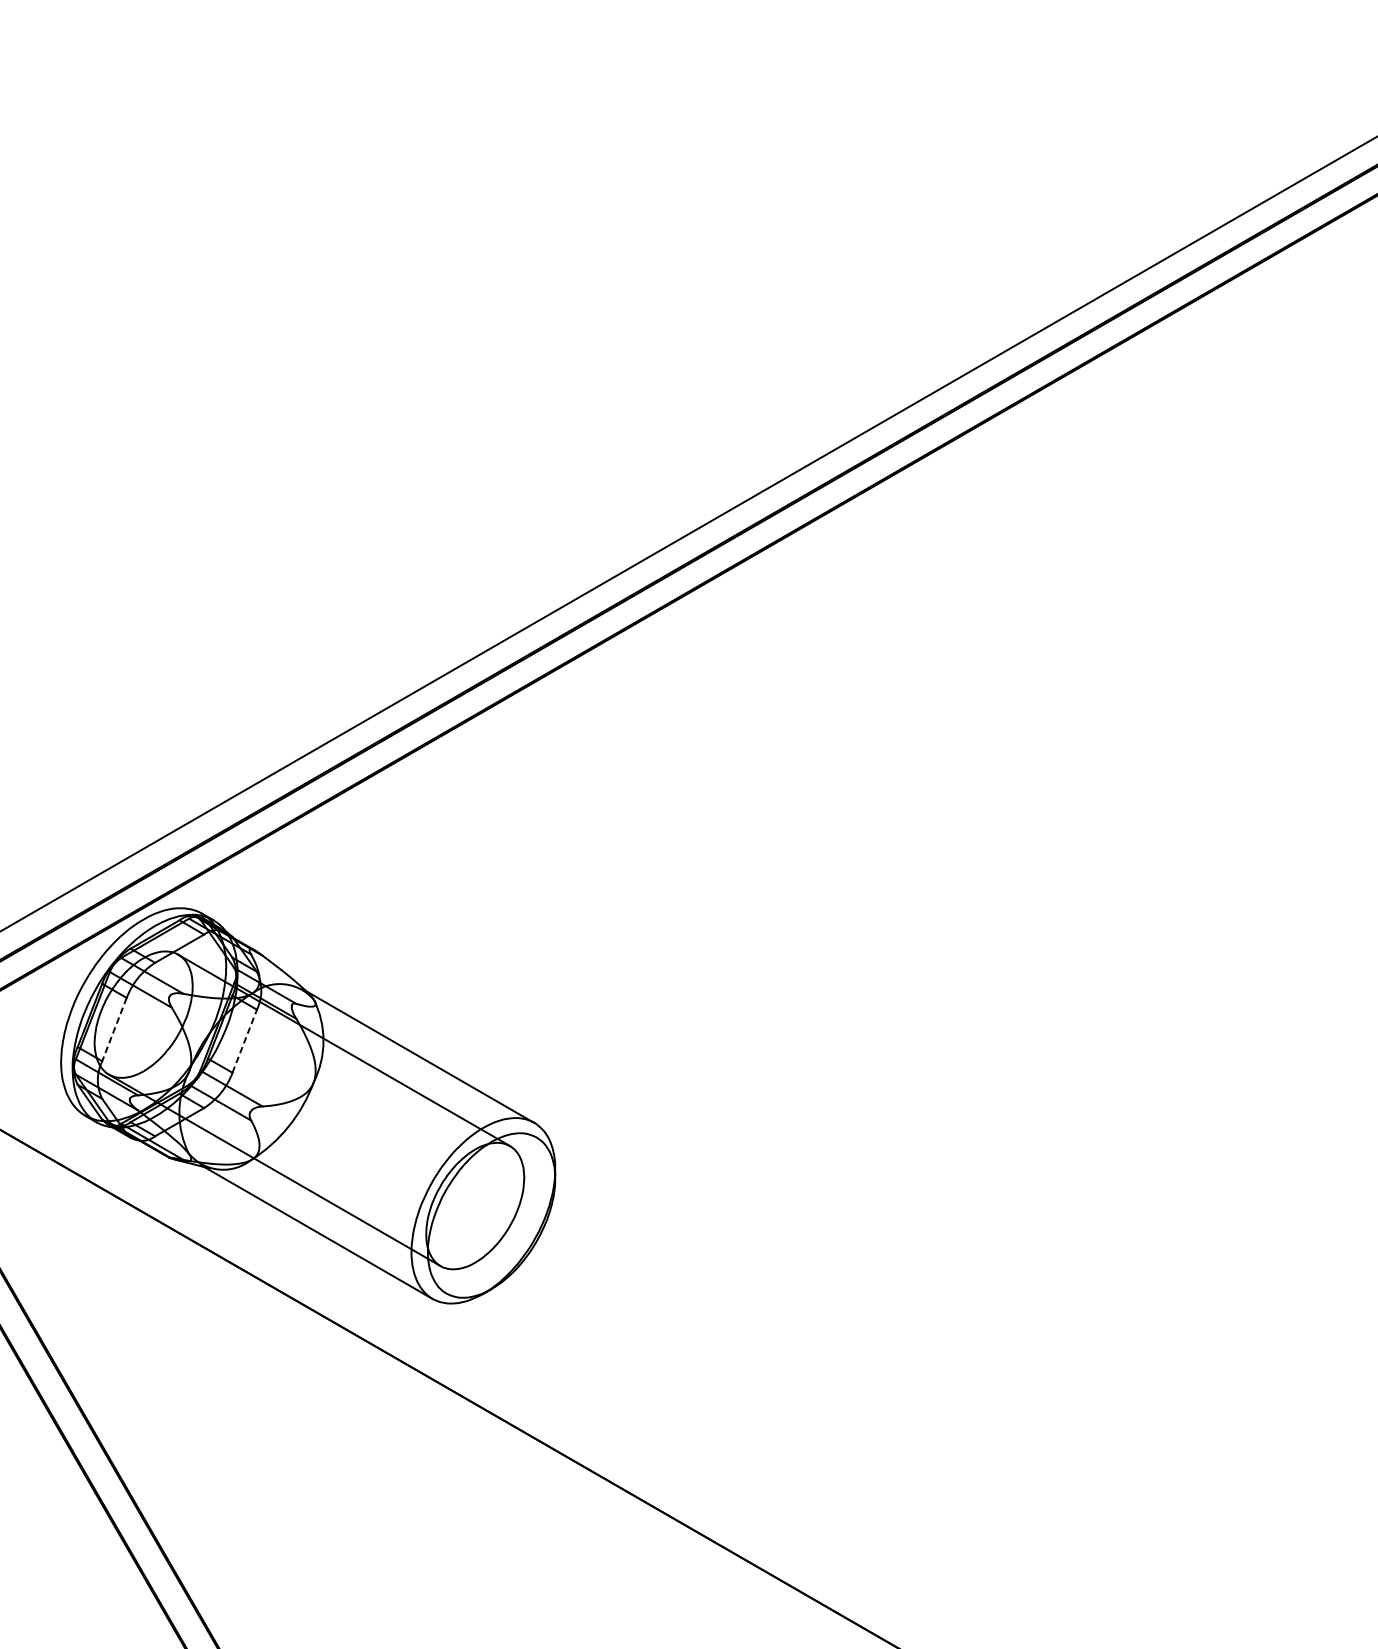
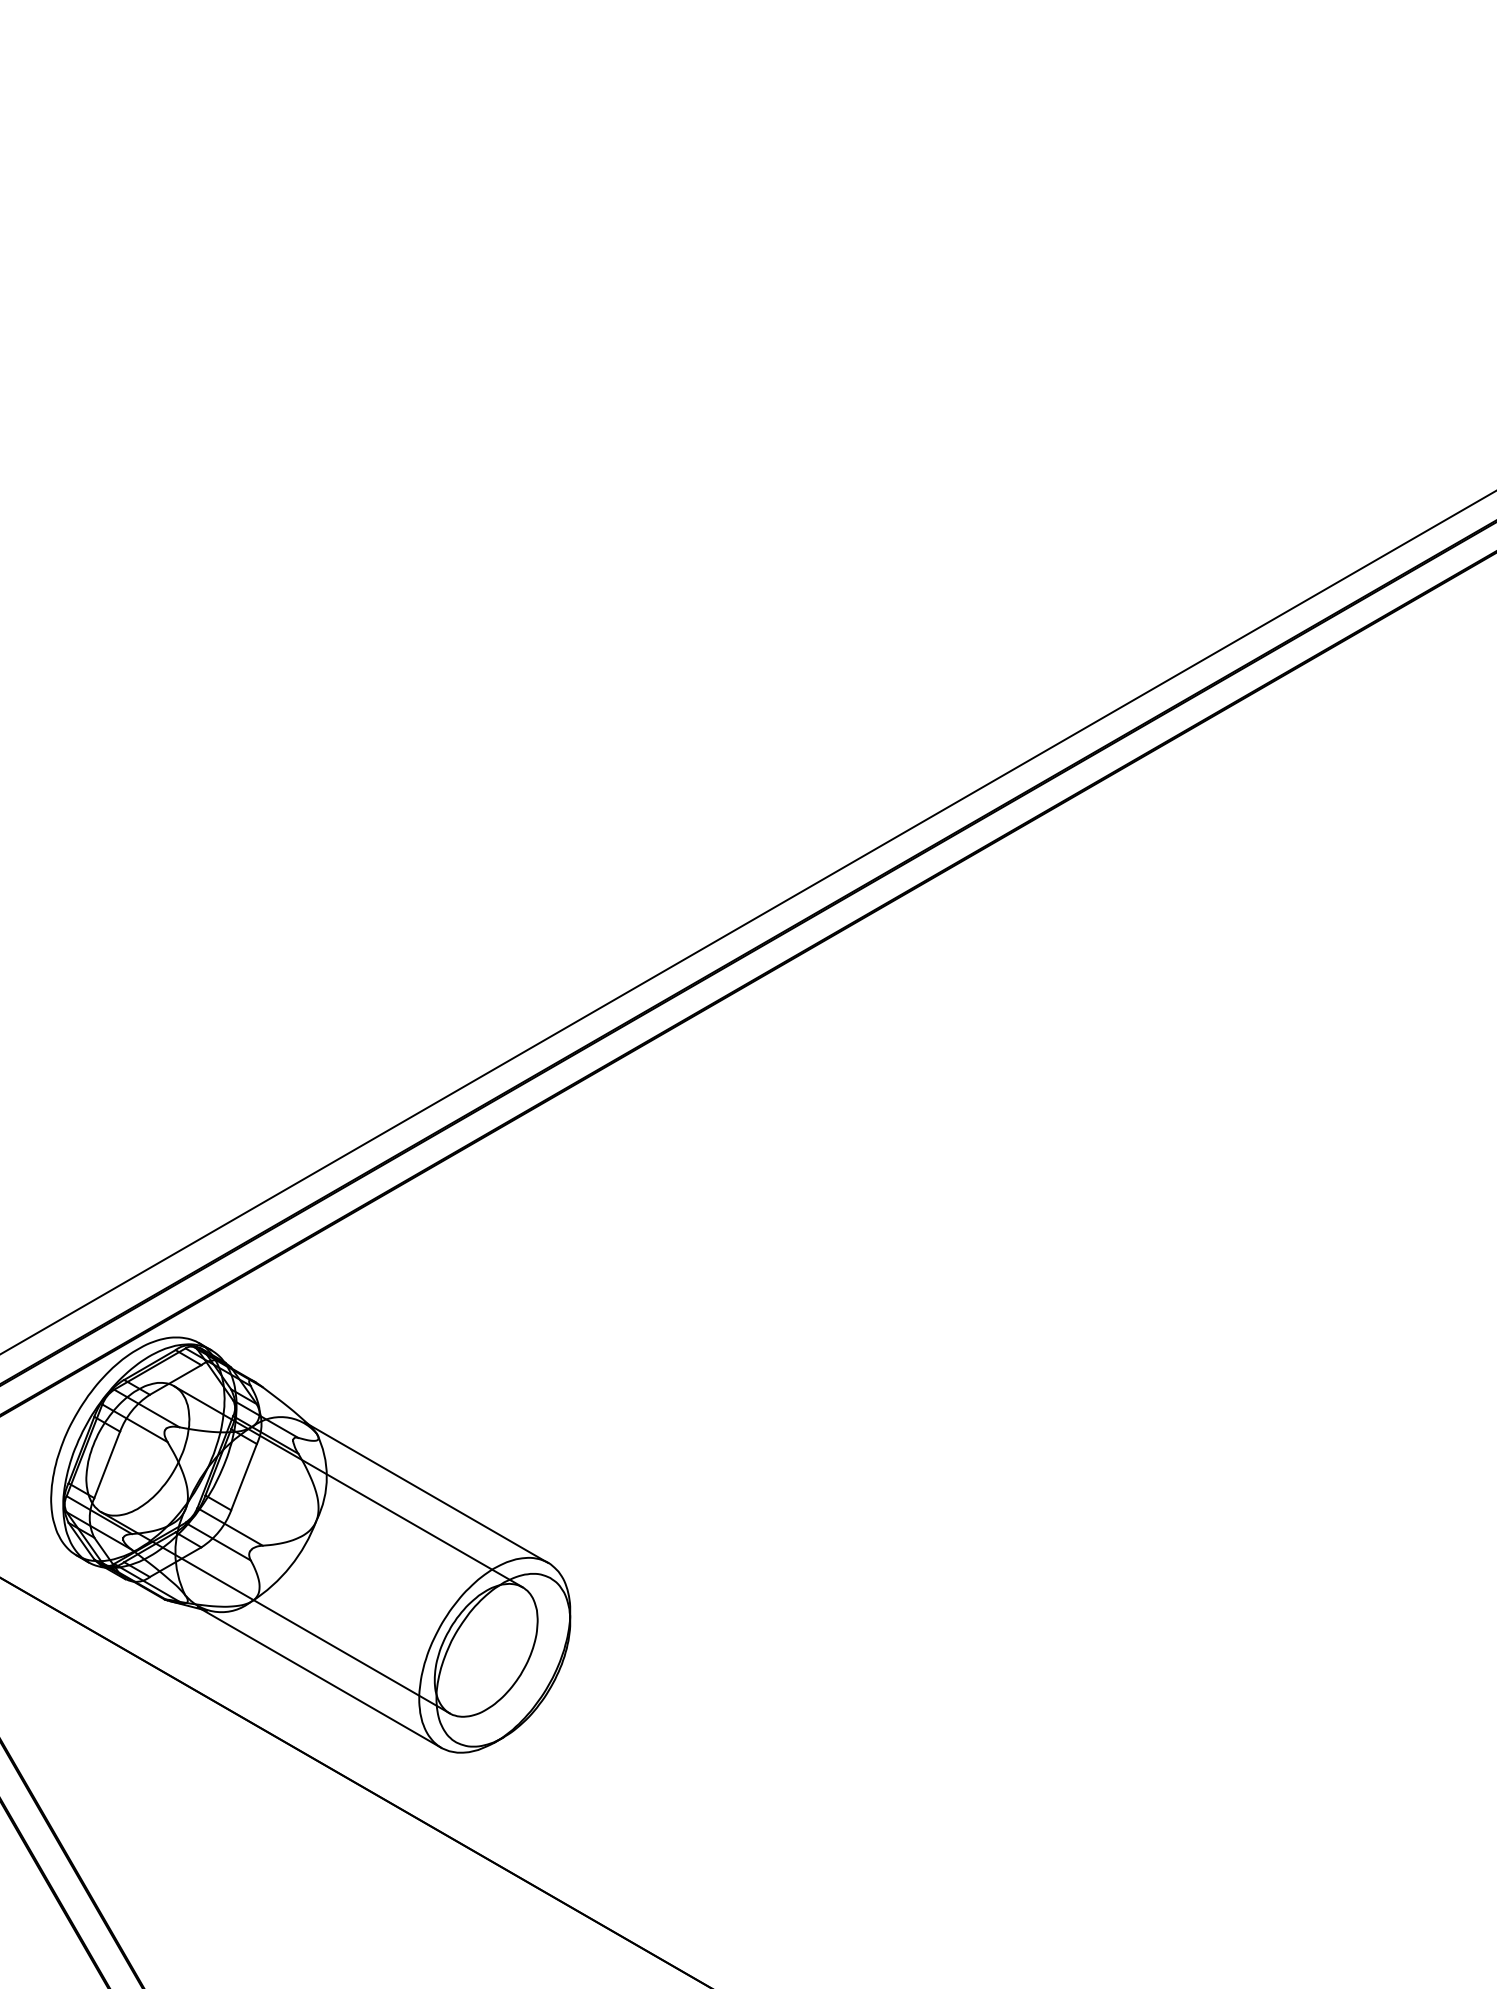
line: (114, 1029) -> (107, 1464), dashed -> solid
line: (245, 1041) -> (244, 1477), dashed -> solid

